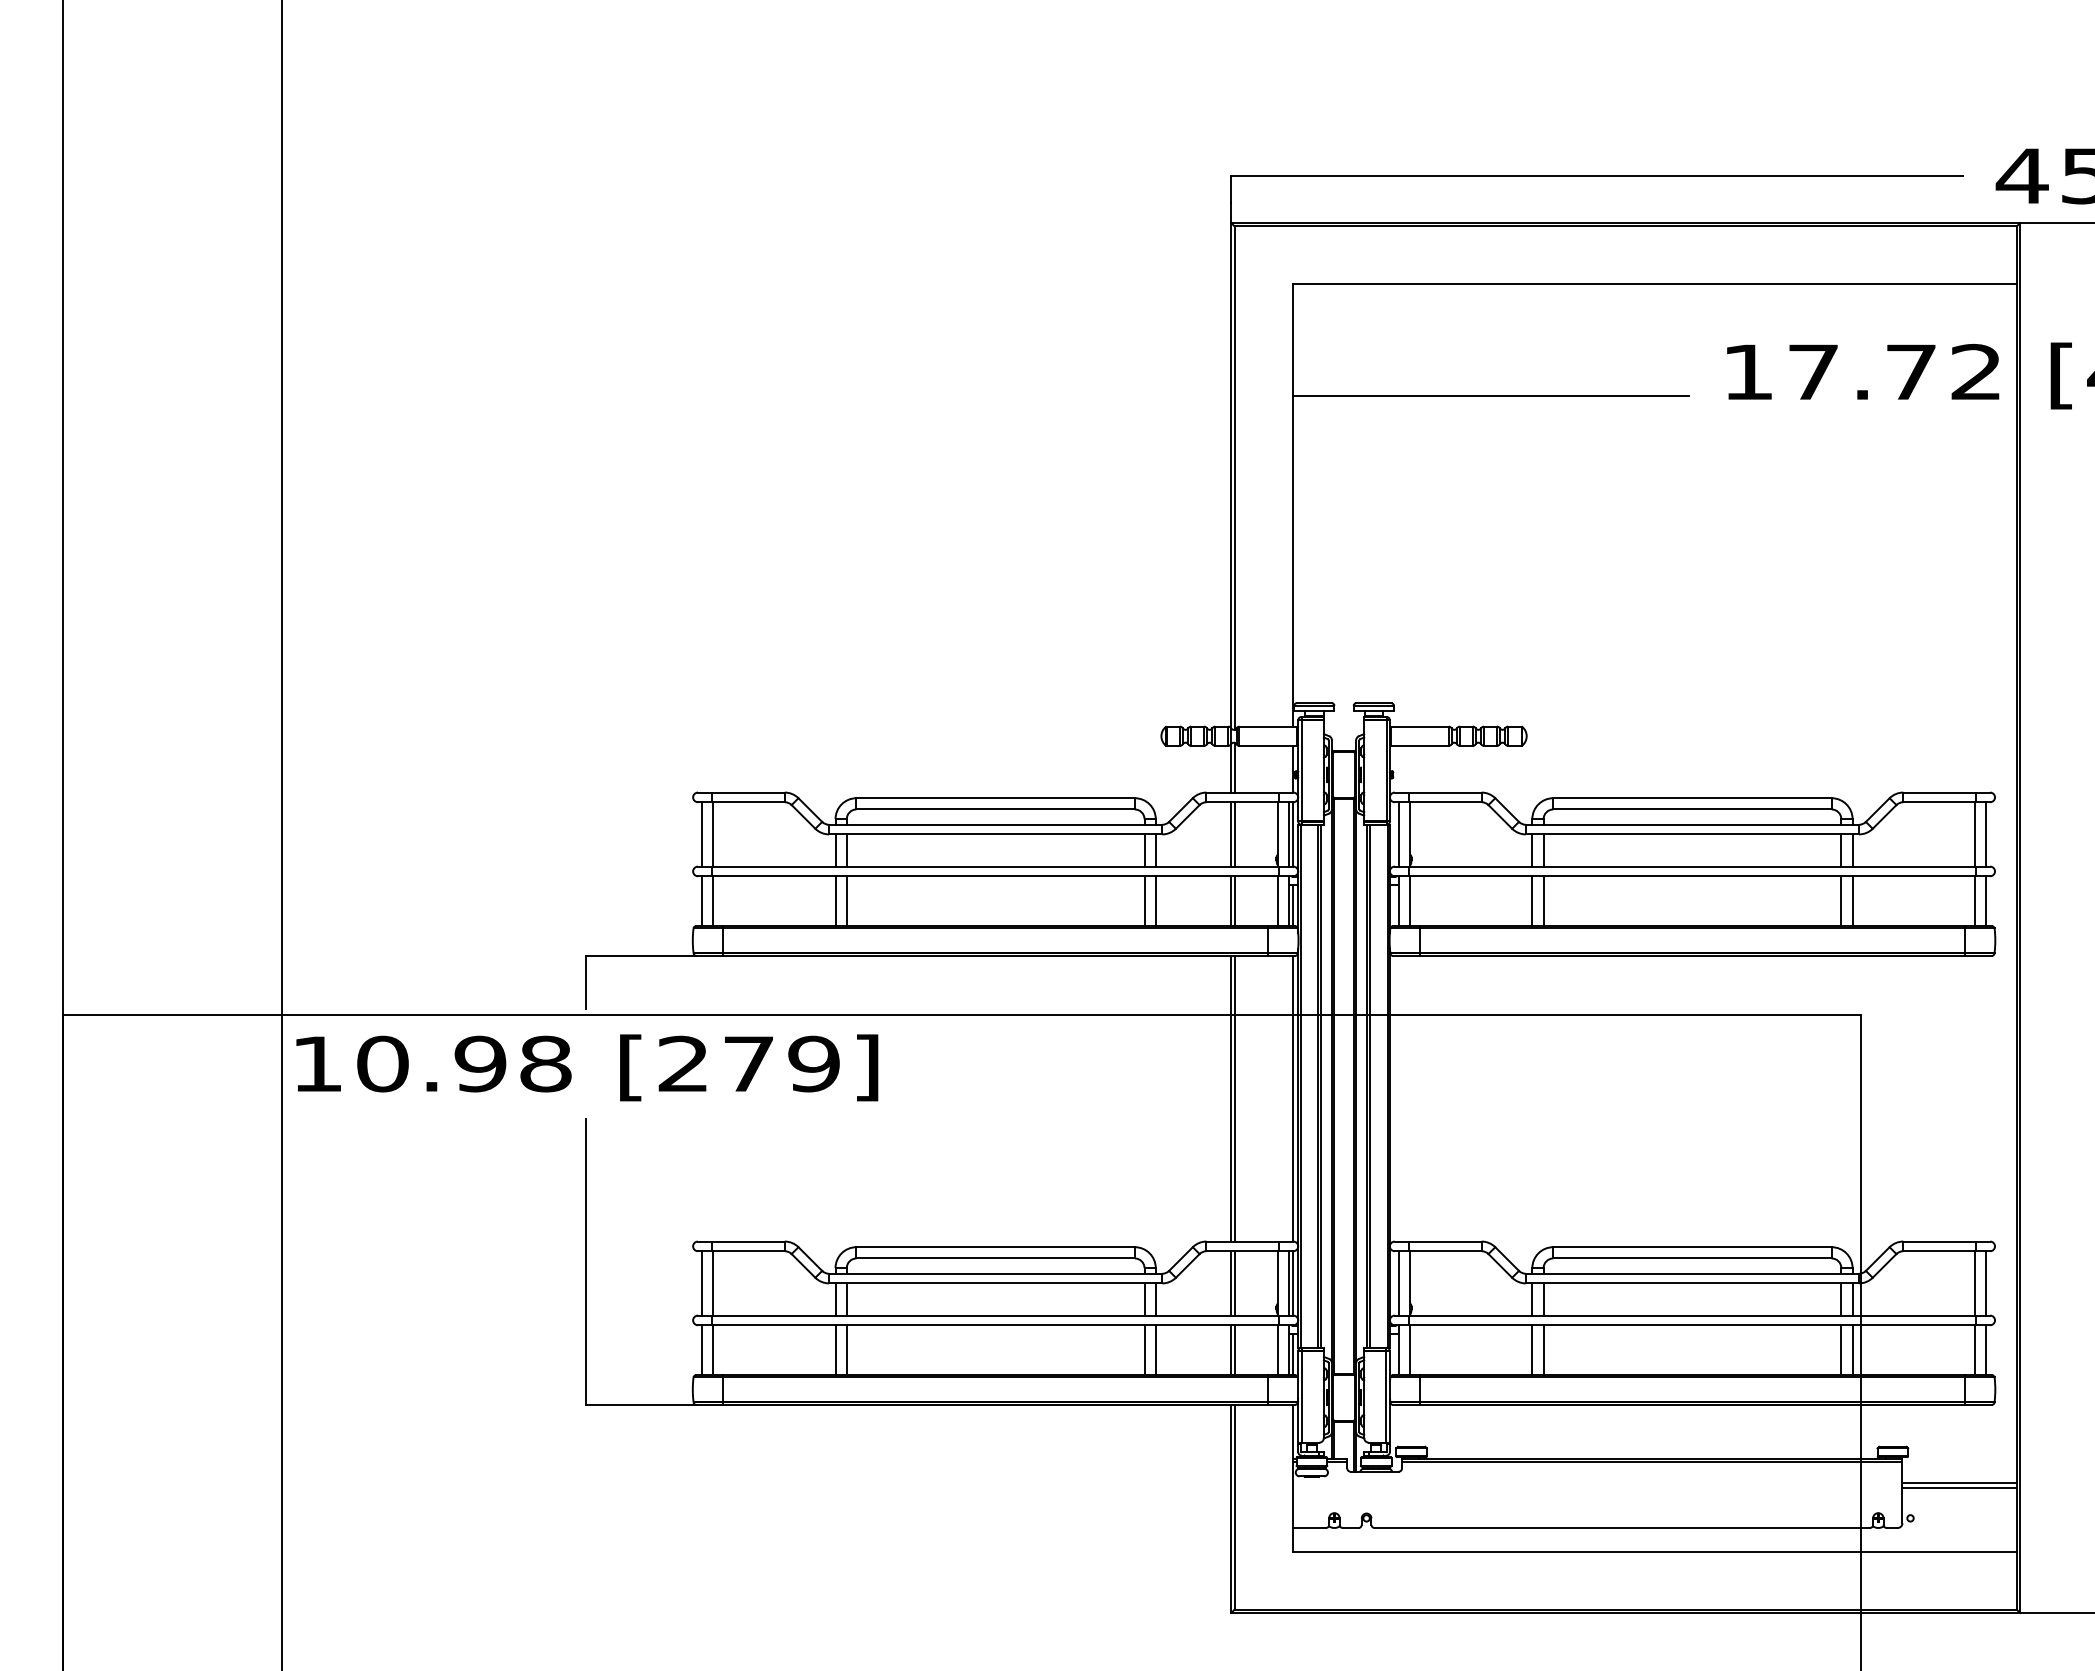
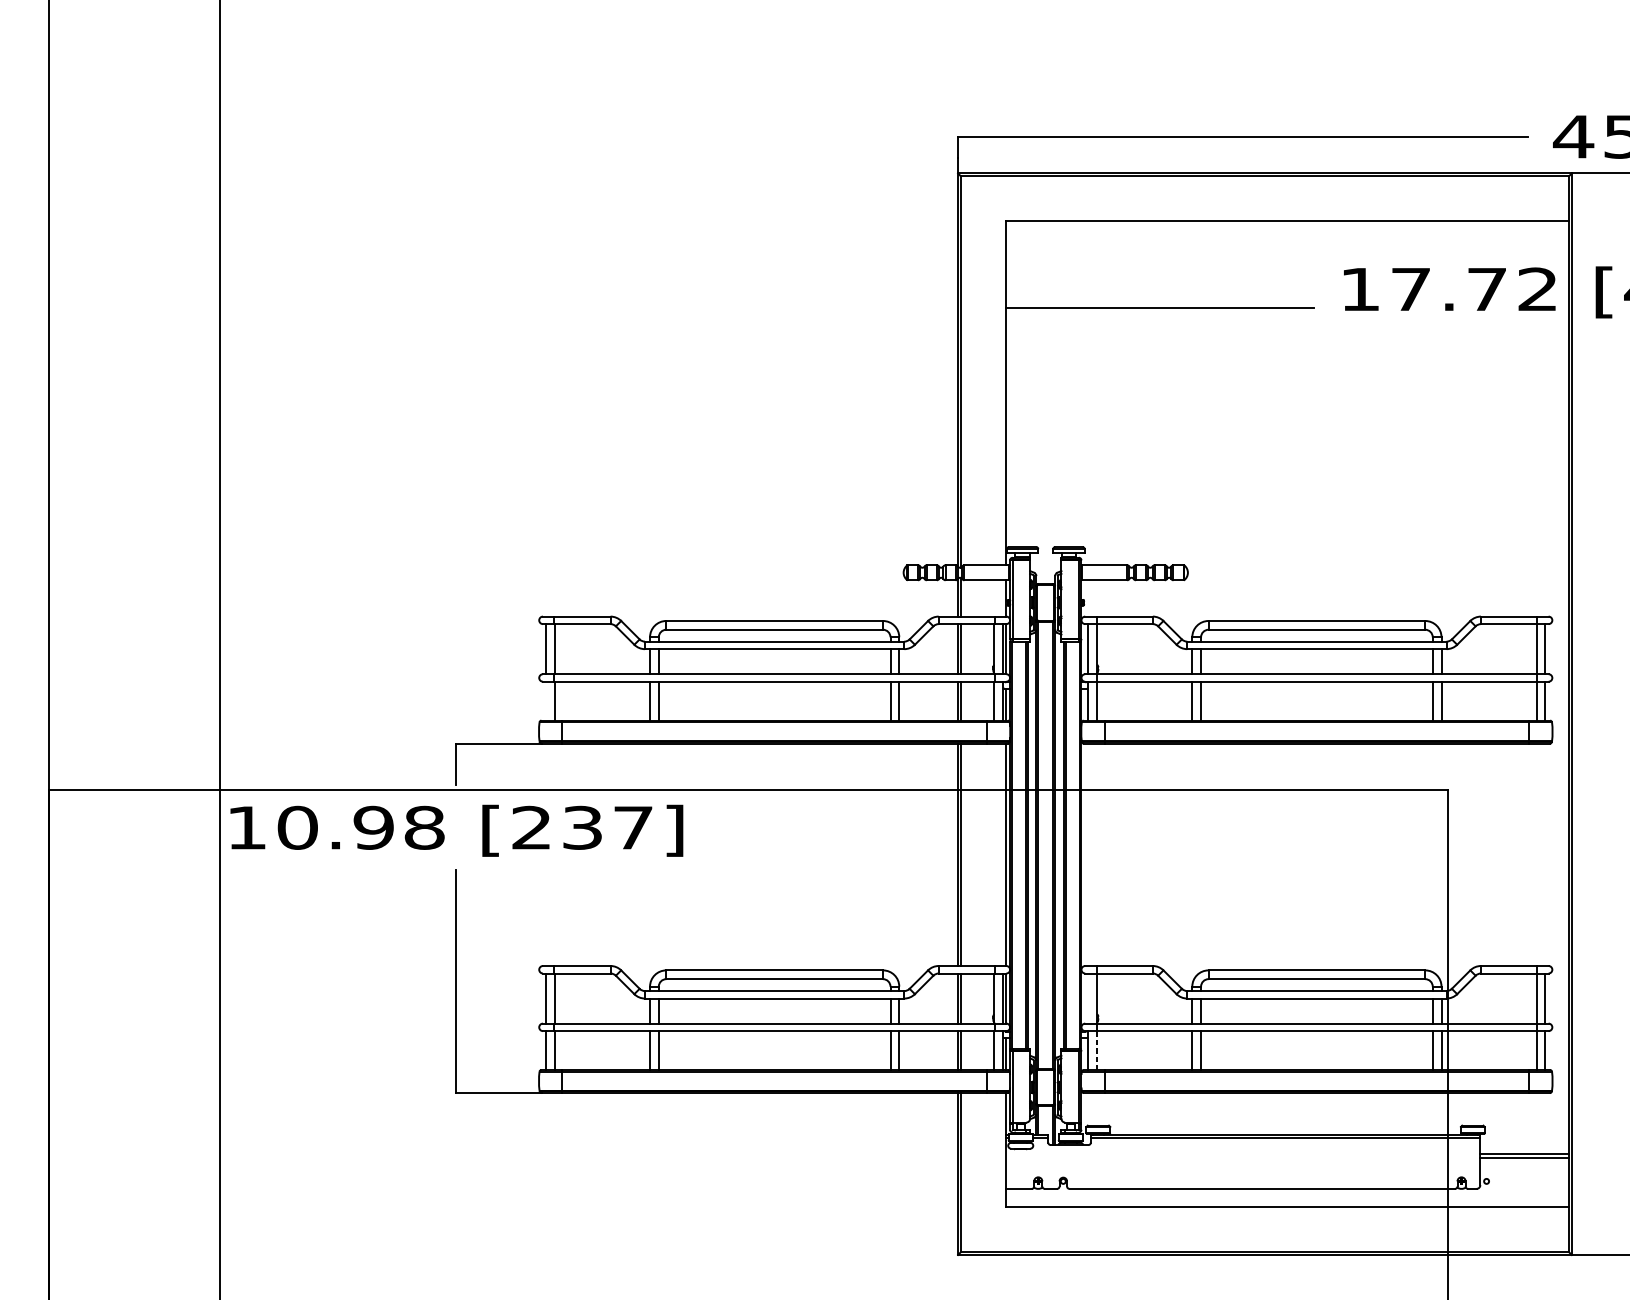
line: (701, 901) -> (545, 701), removed
text: (781, 1063) -> (607, 827), [279] -> [237]
line: (1398, 1283) -> (1088, 998), removed
line: (1410, 1350) -> (1097, 1050), solid -> dashed

